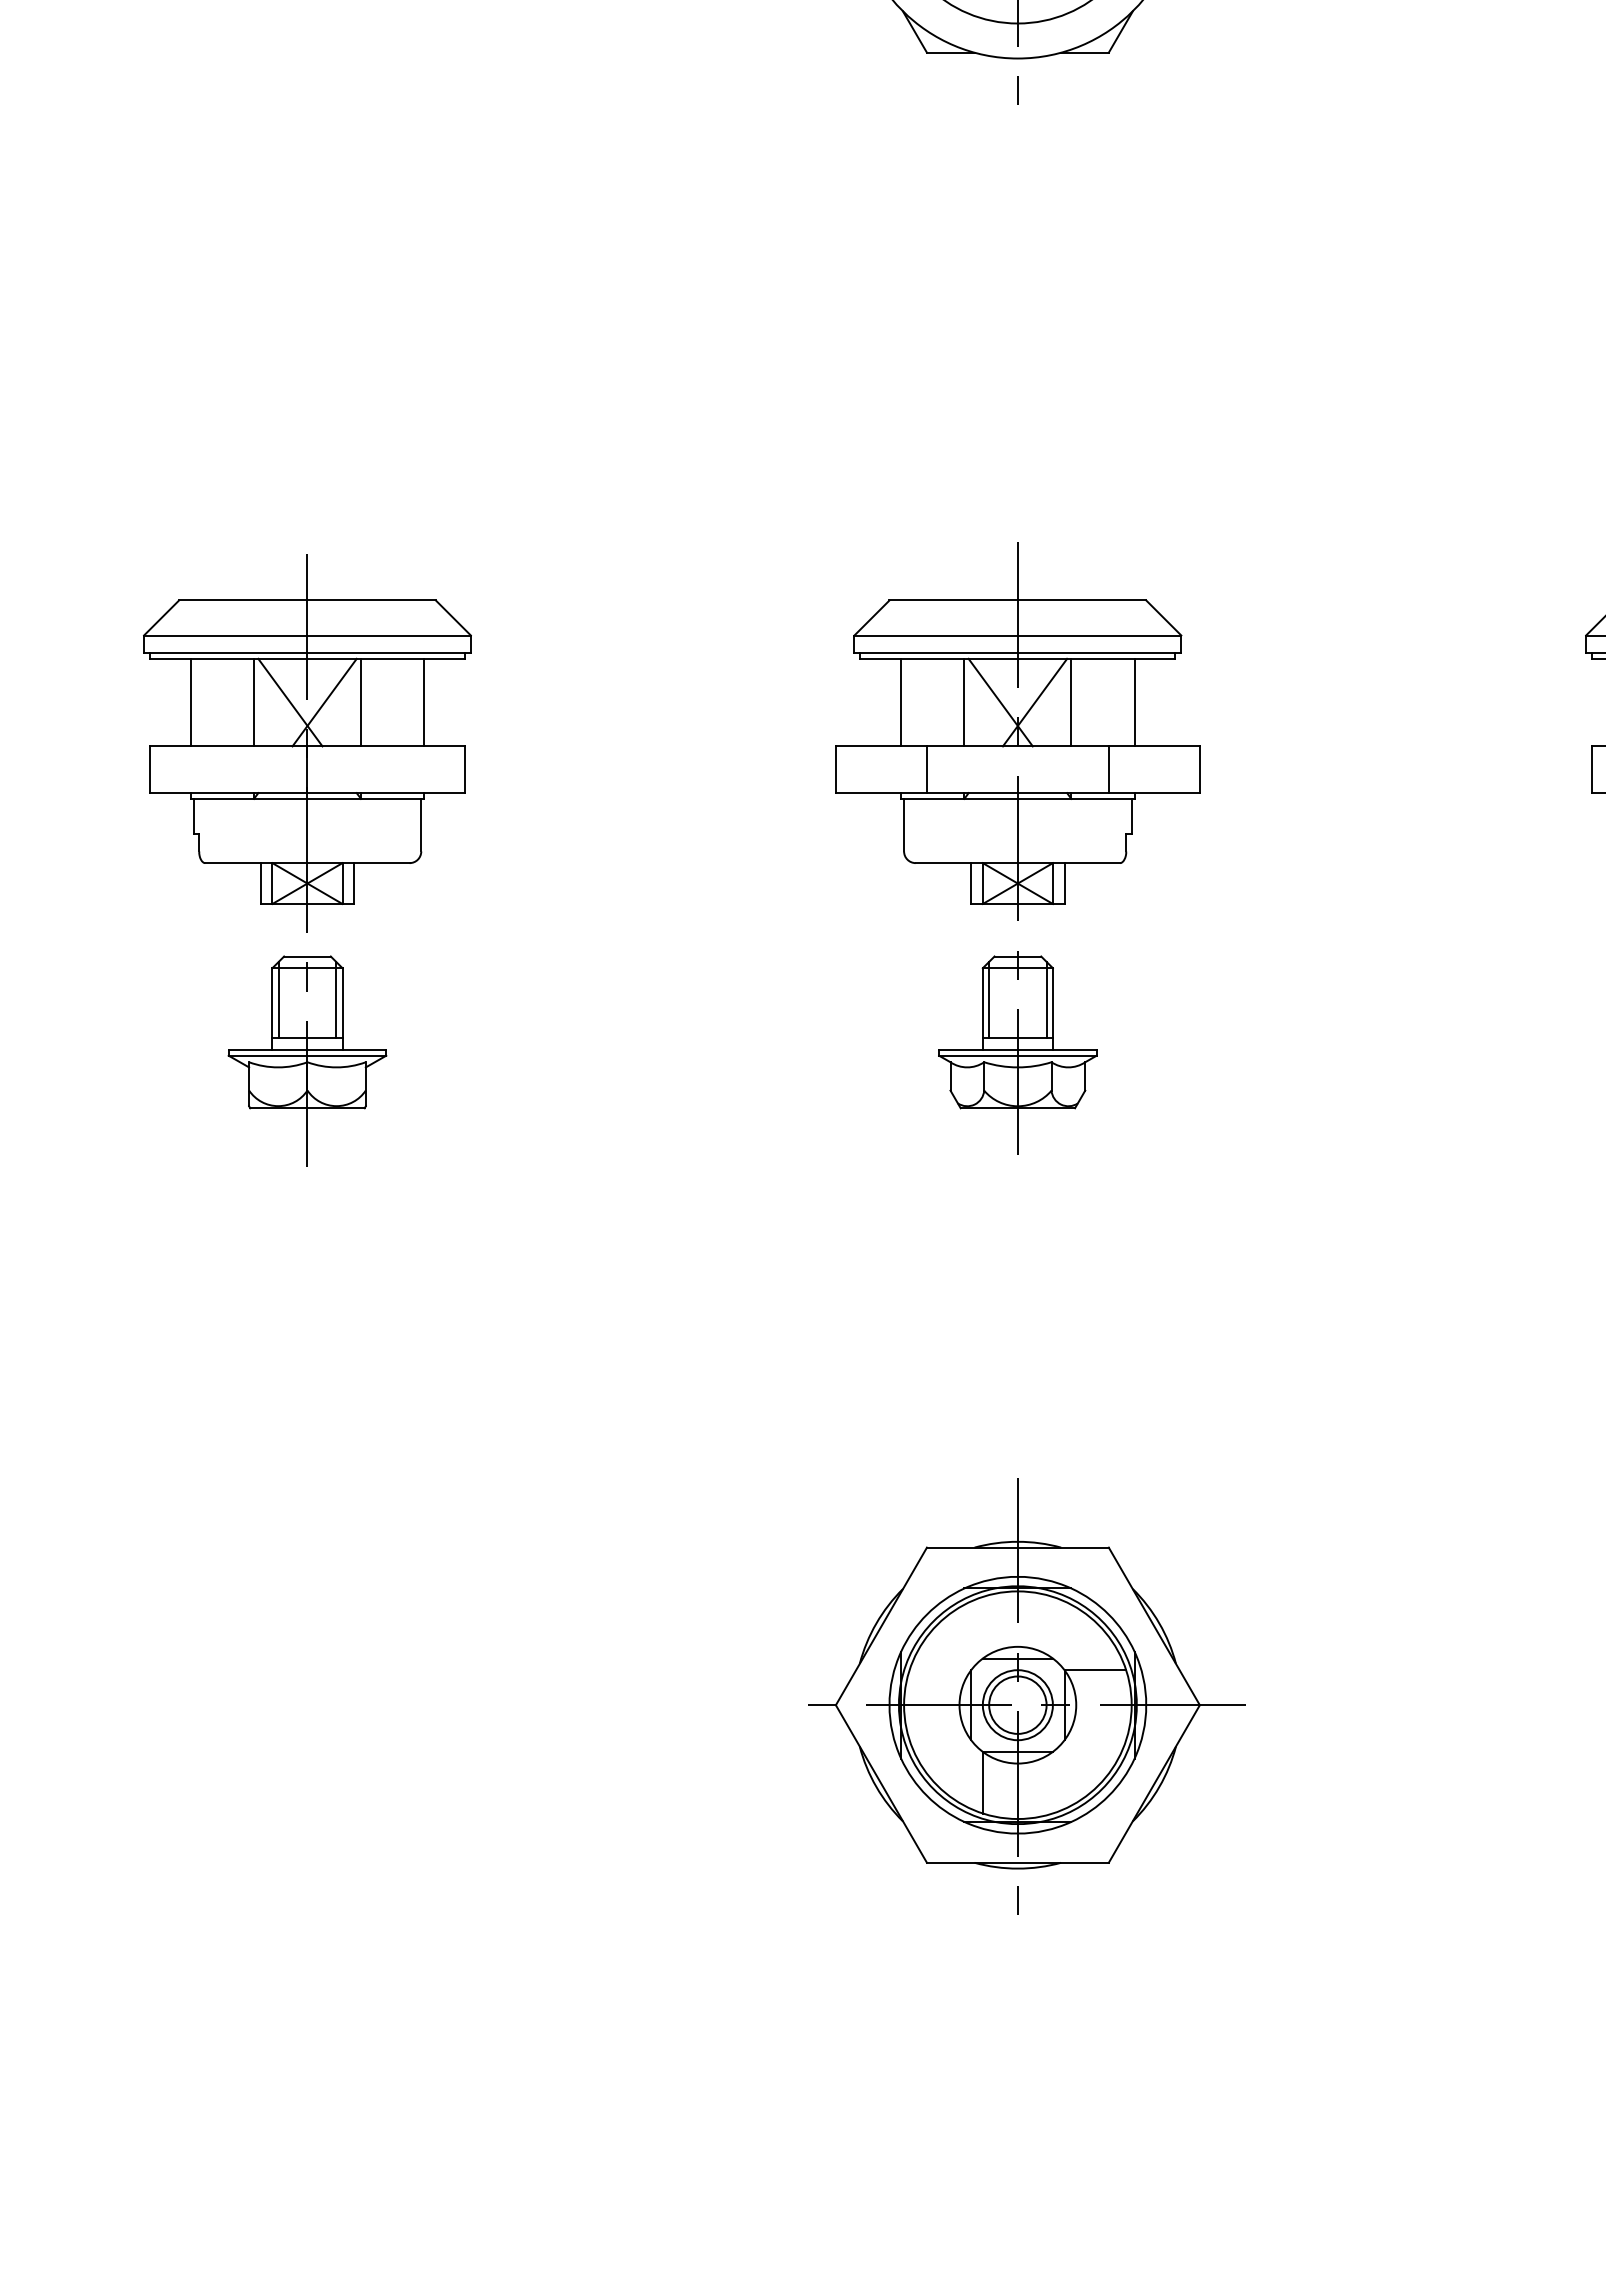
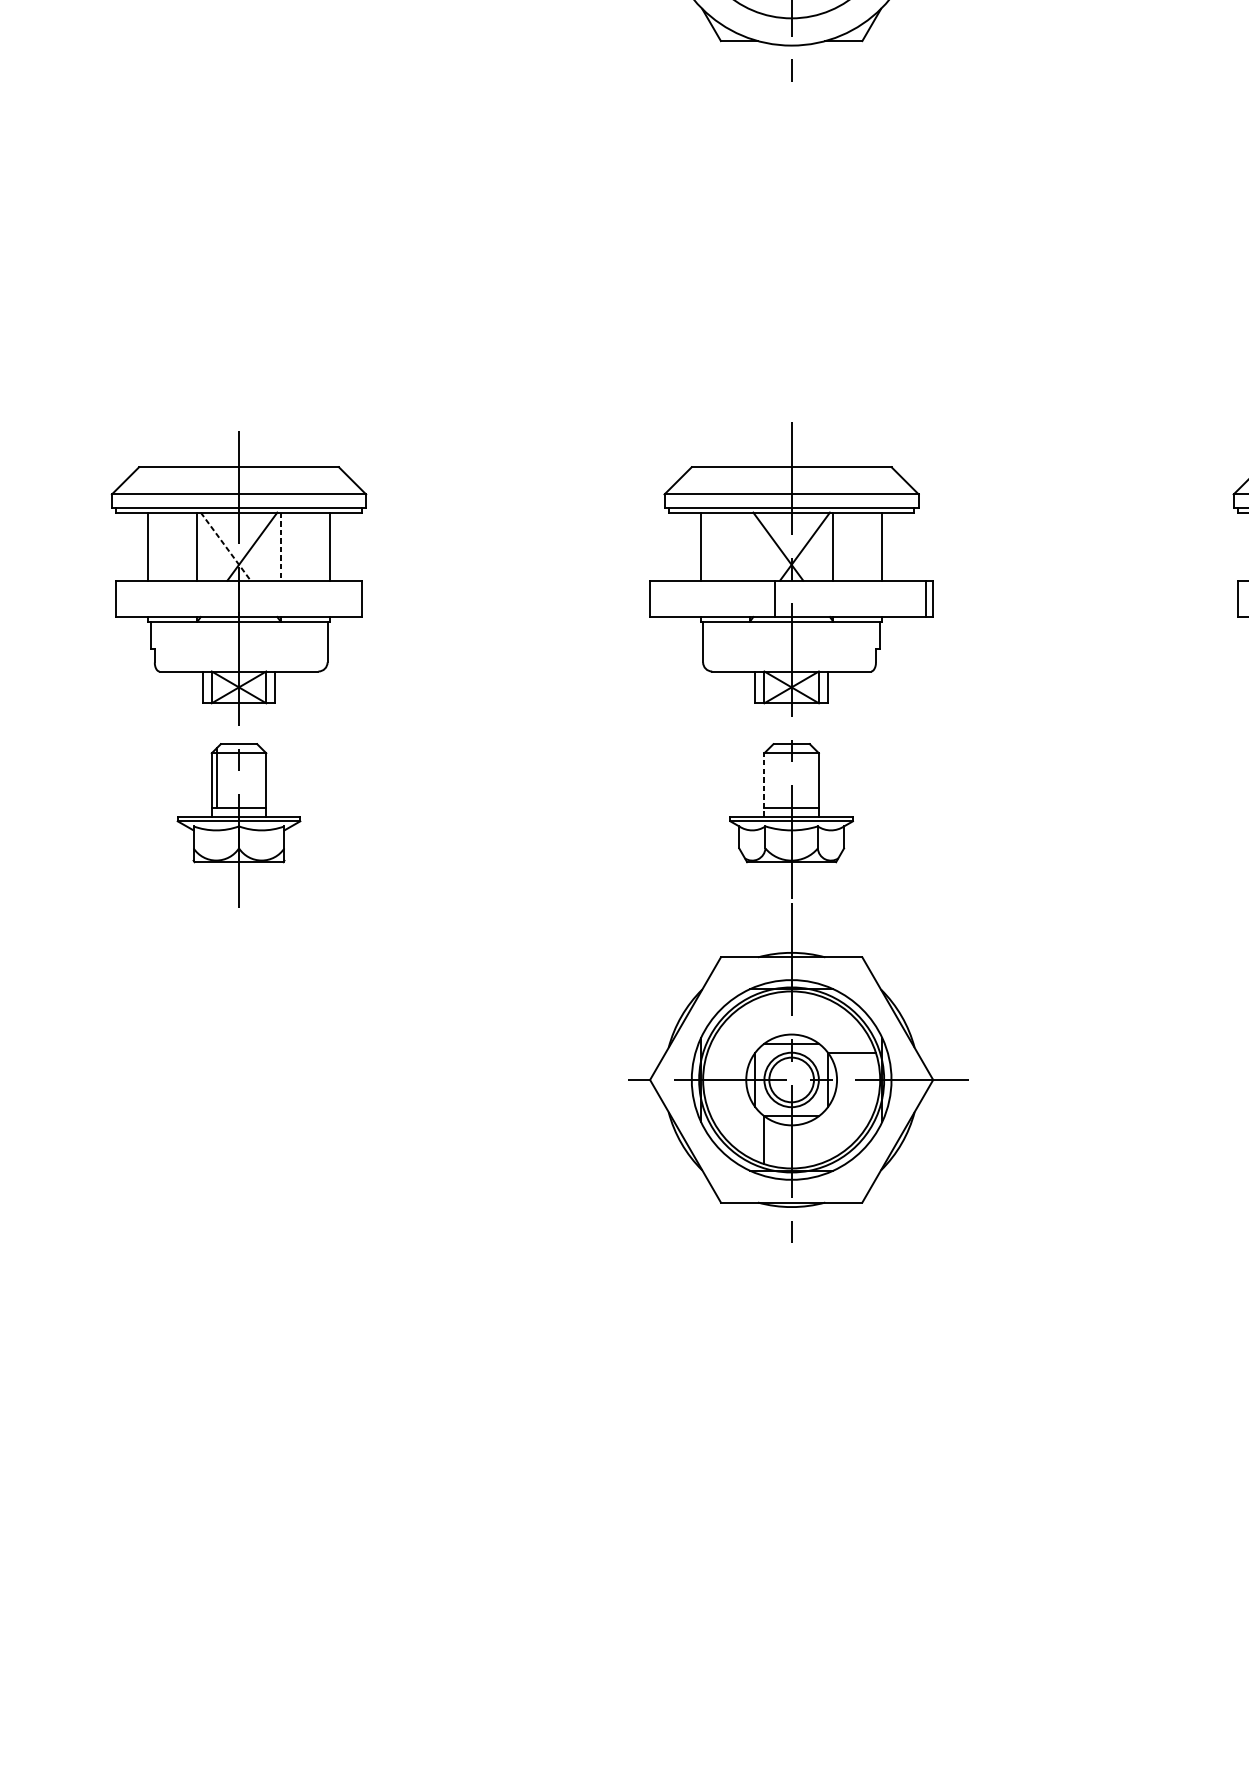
line: (361, 702) -> (281, 546), solid -> dashed
line: (964, 702) -> (750, 546), removed
line: (290, 703) -> (225, 547), solid -> dashed
line: (926, 769) -> (774, 598), moved
line: (1108, 769) -> (925, 598), moved
line: (336, 999) -> (261, 777), removed
line: (989, 999) -> (769, 777), removed
line: (1046, 999) -> (813, 777), removed
line: (982, 1009) -> (764, 785), solid -> dashed
part: (1026, 1696) -> (798, 1073), moved

